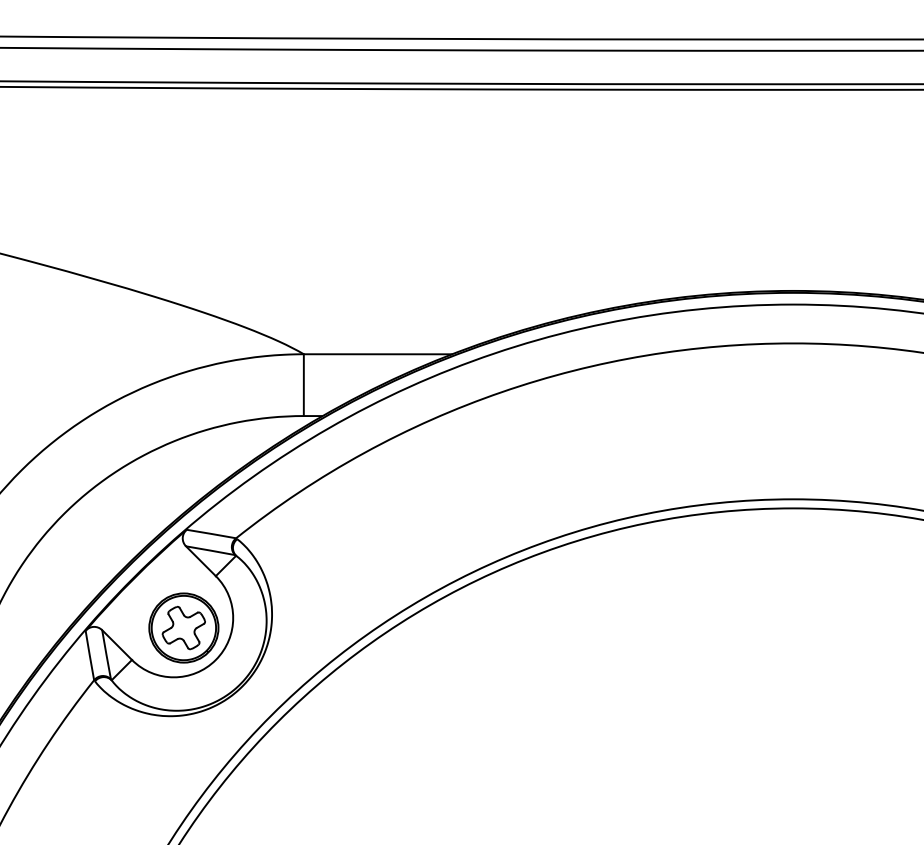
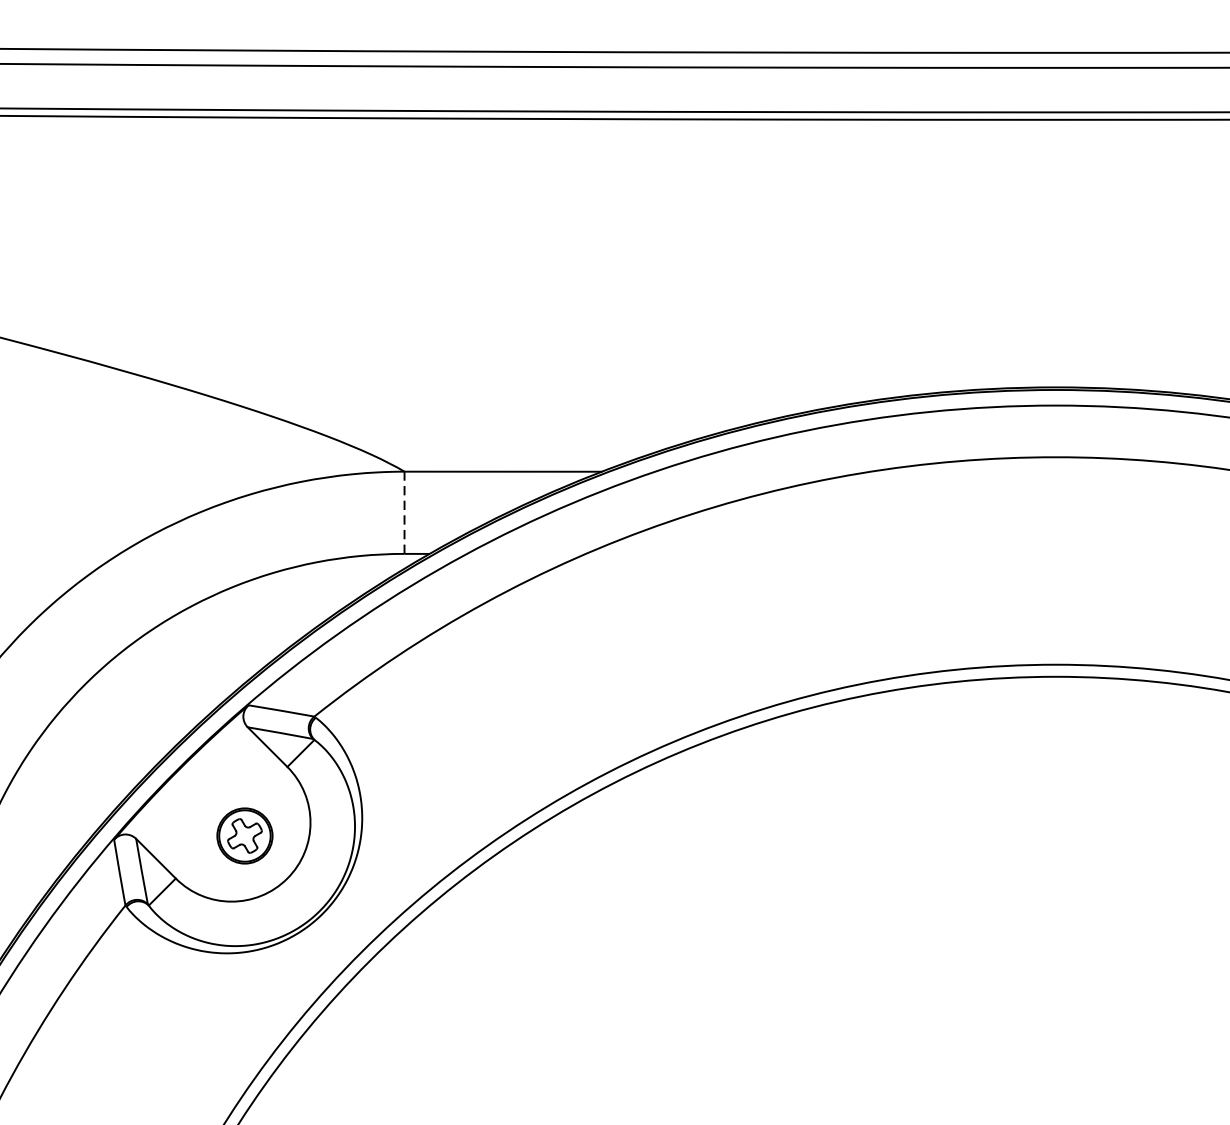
line: (303, 385) -> (404, 513), solid -> dashed
part: (183, 627) -> (244, 835), size x0.6

